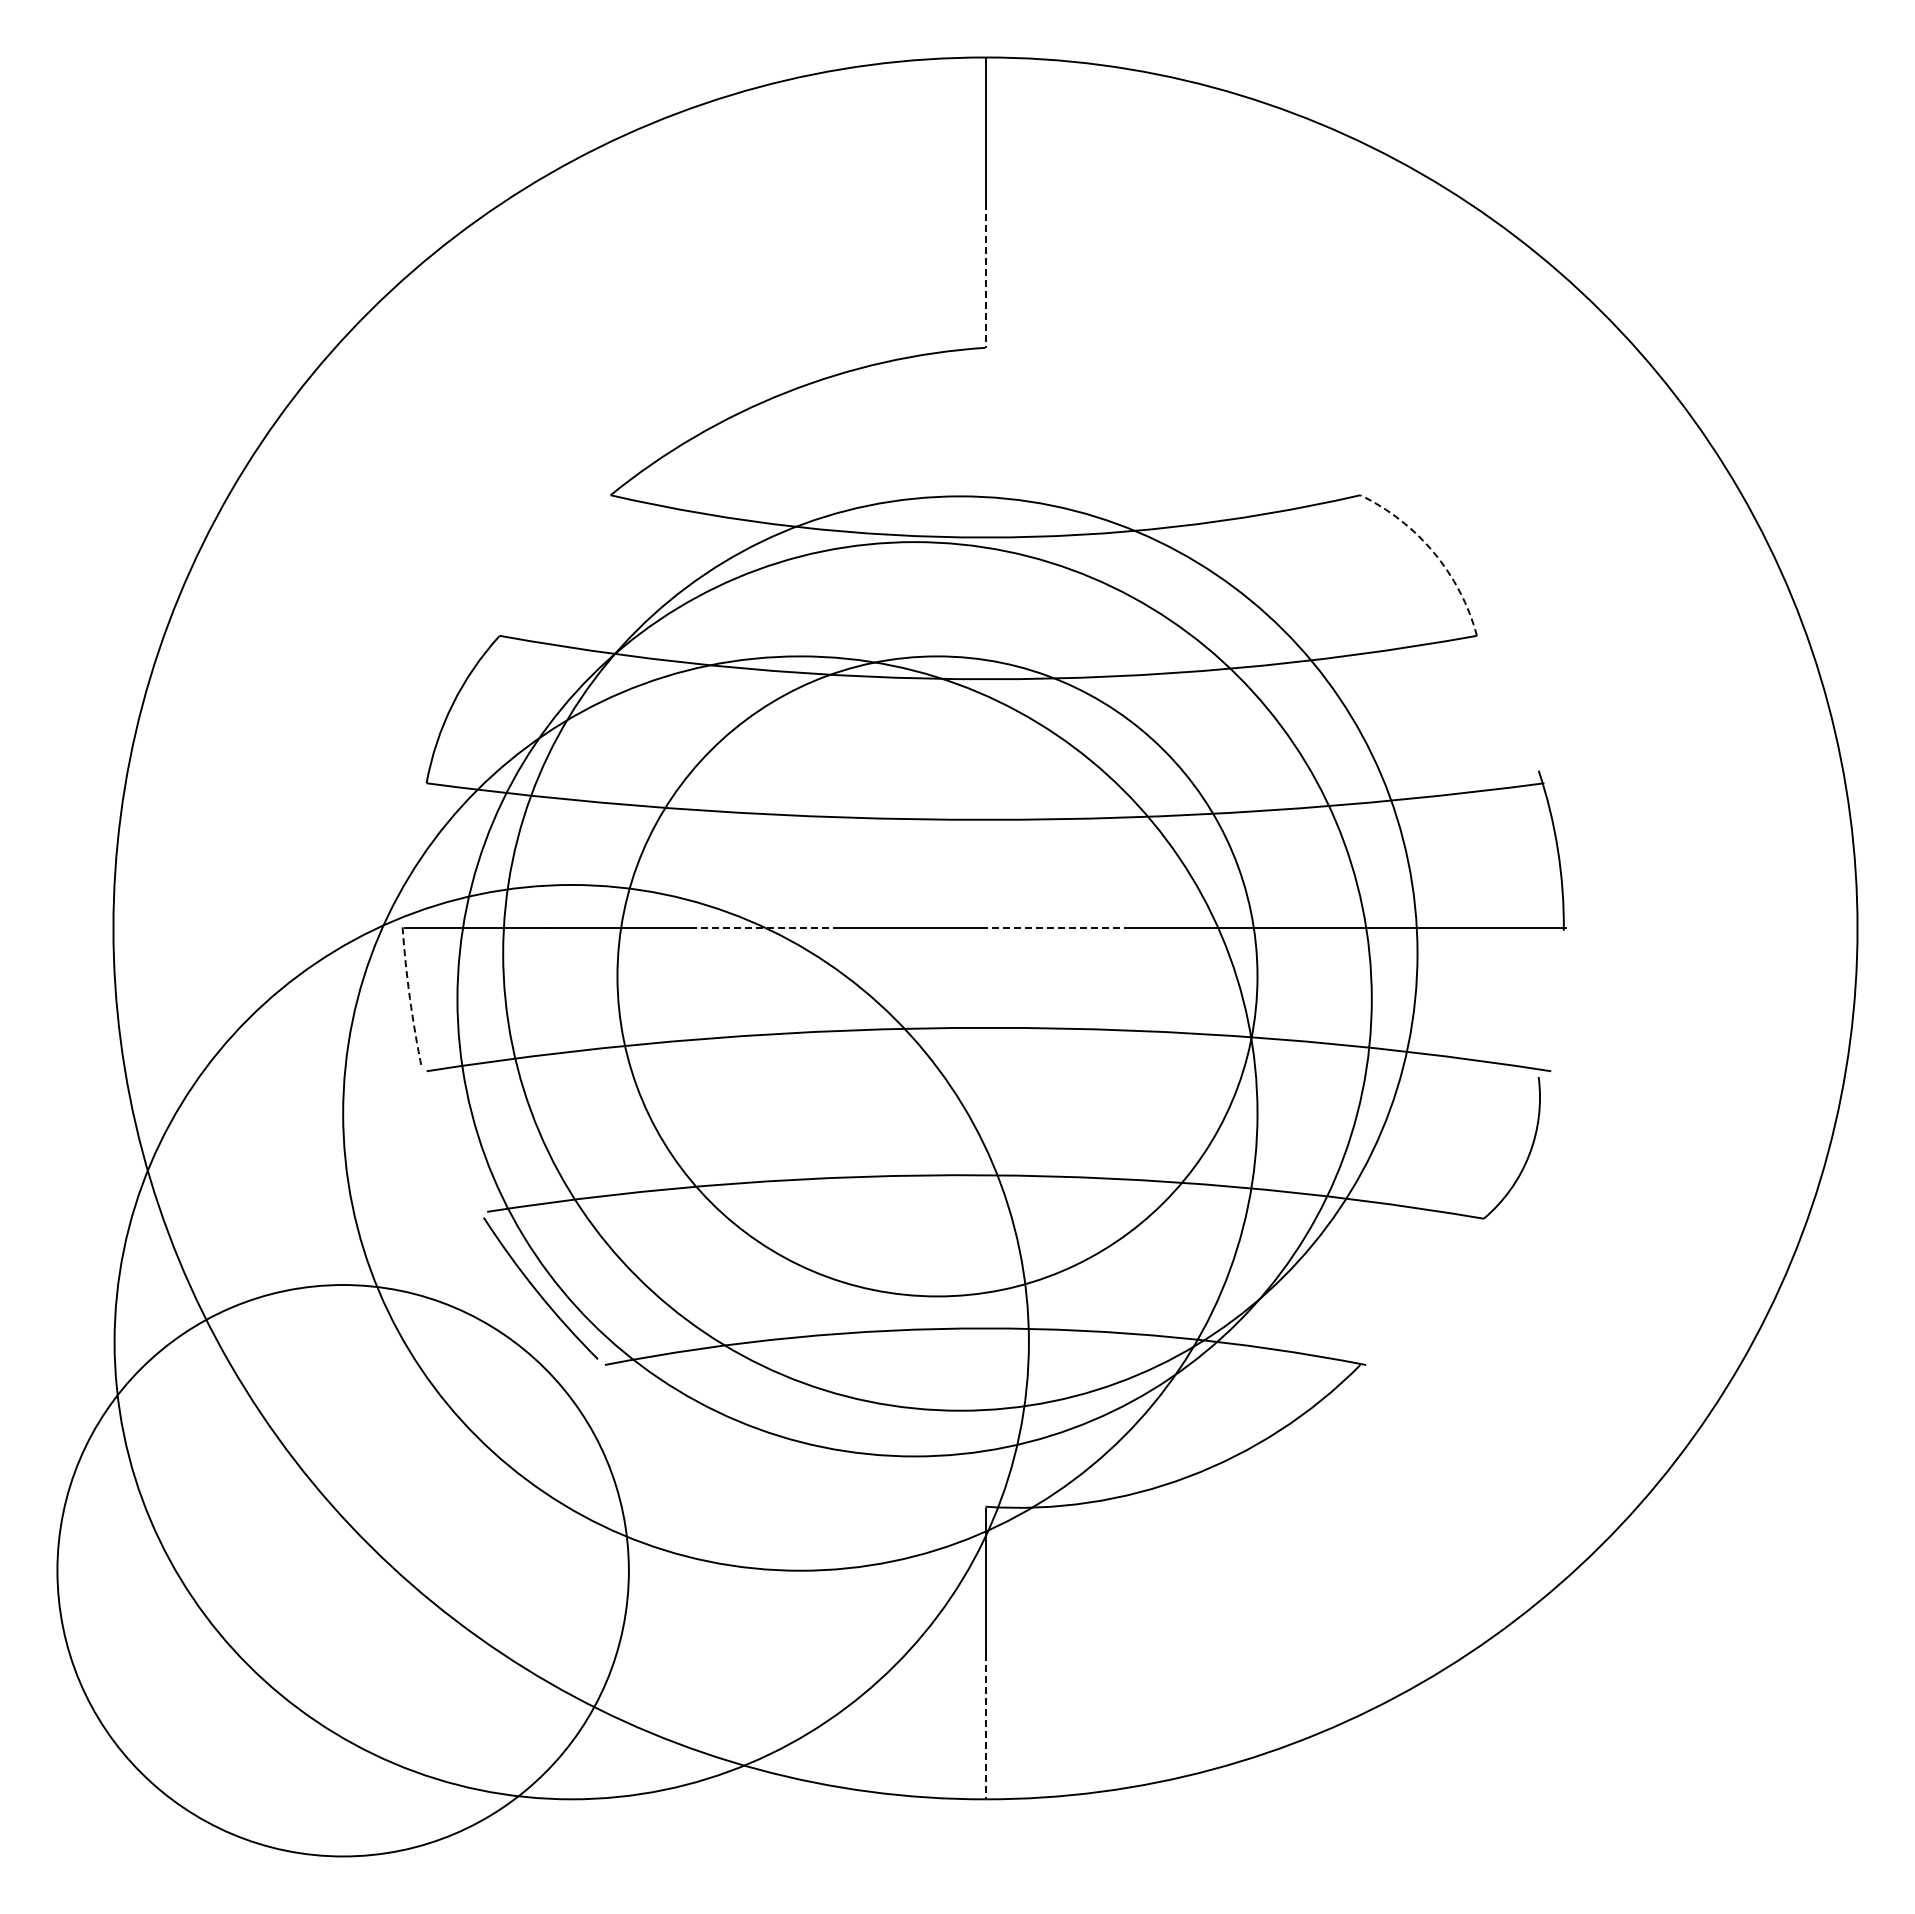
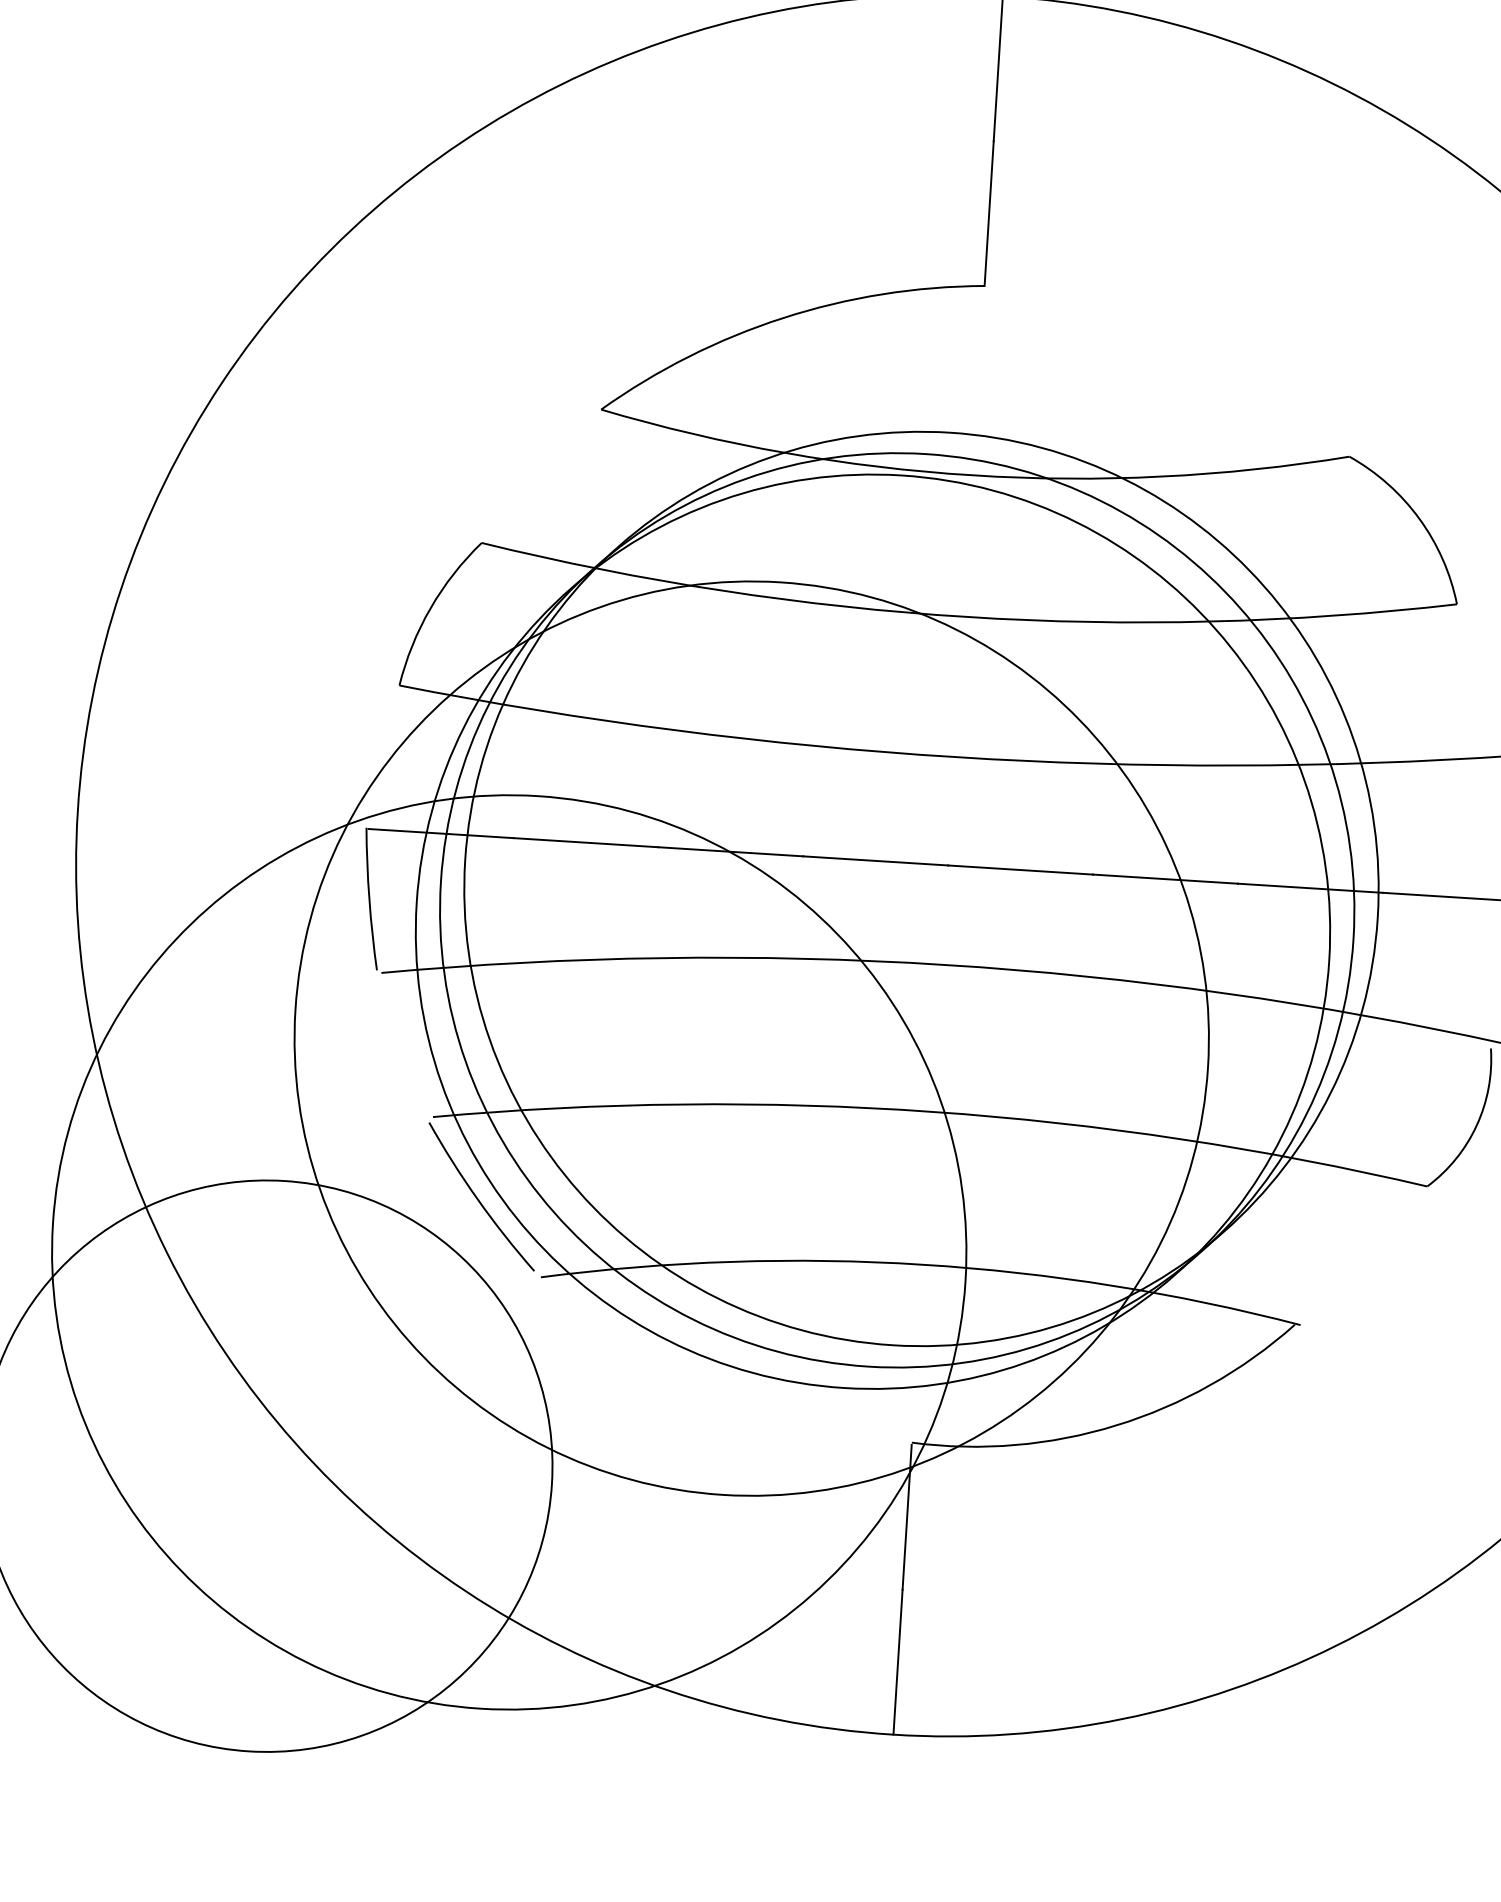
line: (985, 275) -> (989, 213), dashed -> solid
arc: (1434, 552) -> (1419, 518), dashed -> solid
line: (767, 928) -> (730, 851), dashed -> solid
line: (1058, 928) -> (1021, 870), dashed -> solid
circle: (937, 976) -> (897, 910), size x1.43
arc: (409, 998) -> (368, 899), dashed -> solid
line: (985, 1726) -> (898, 1661), dashed -> solid

